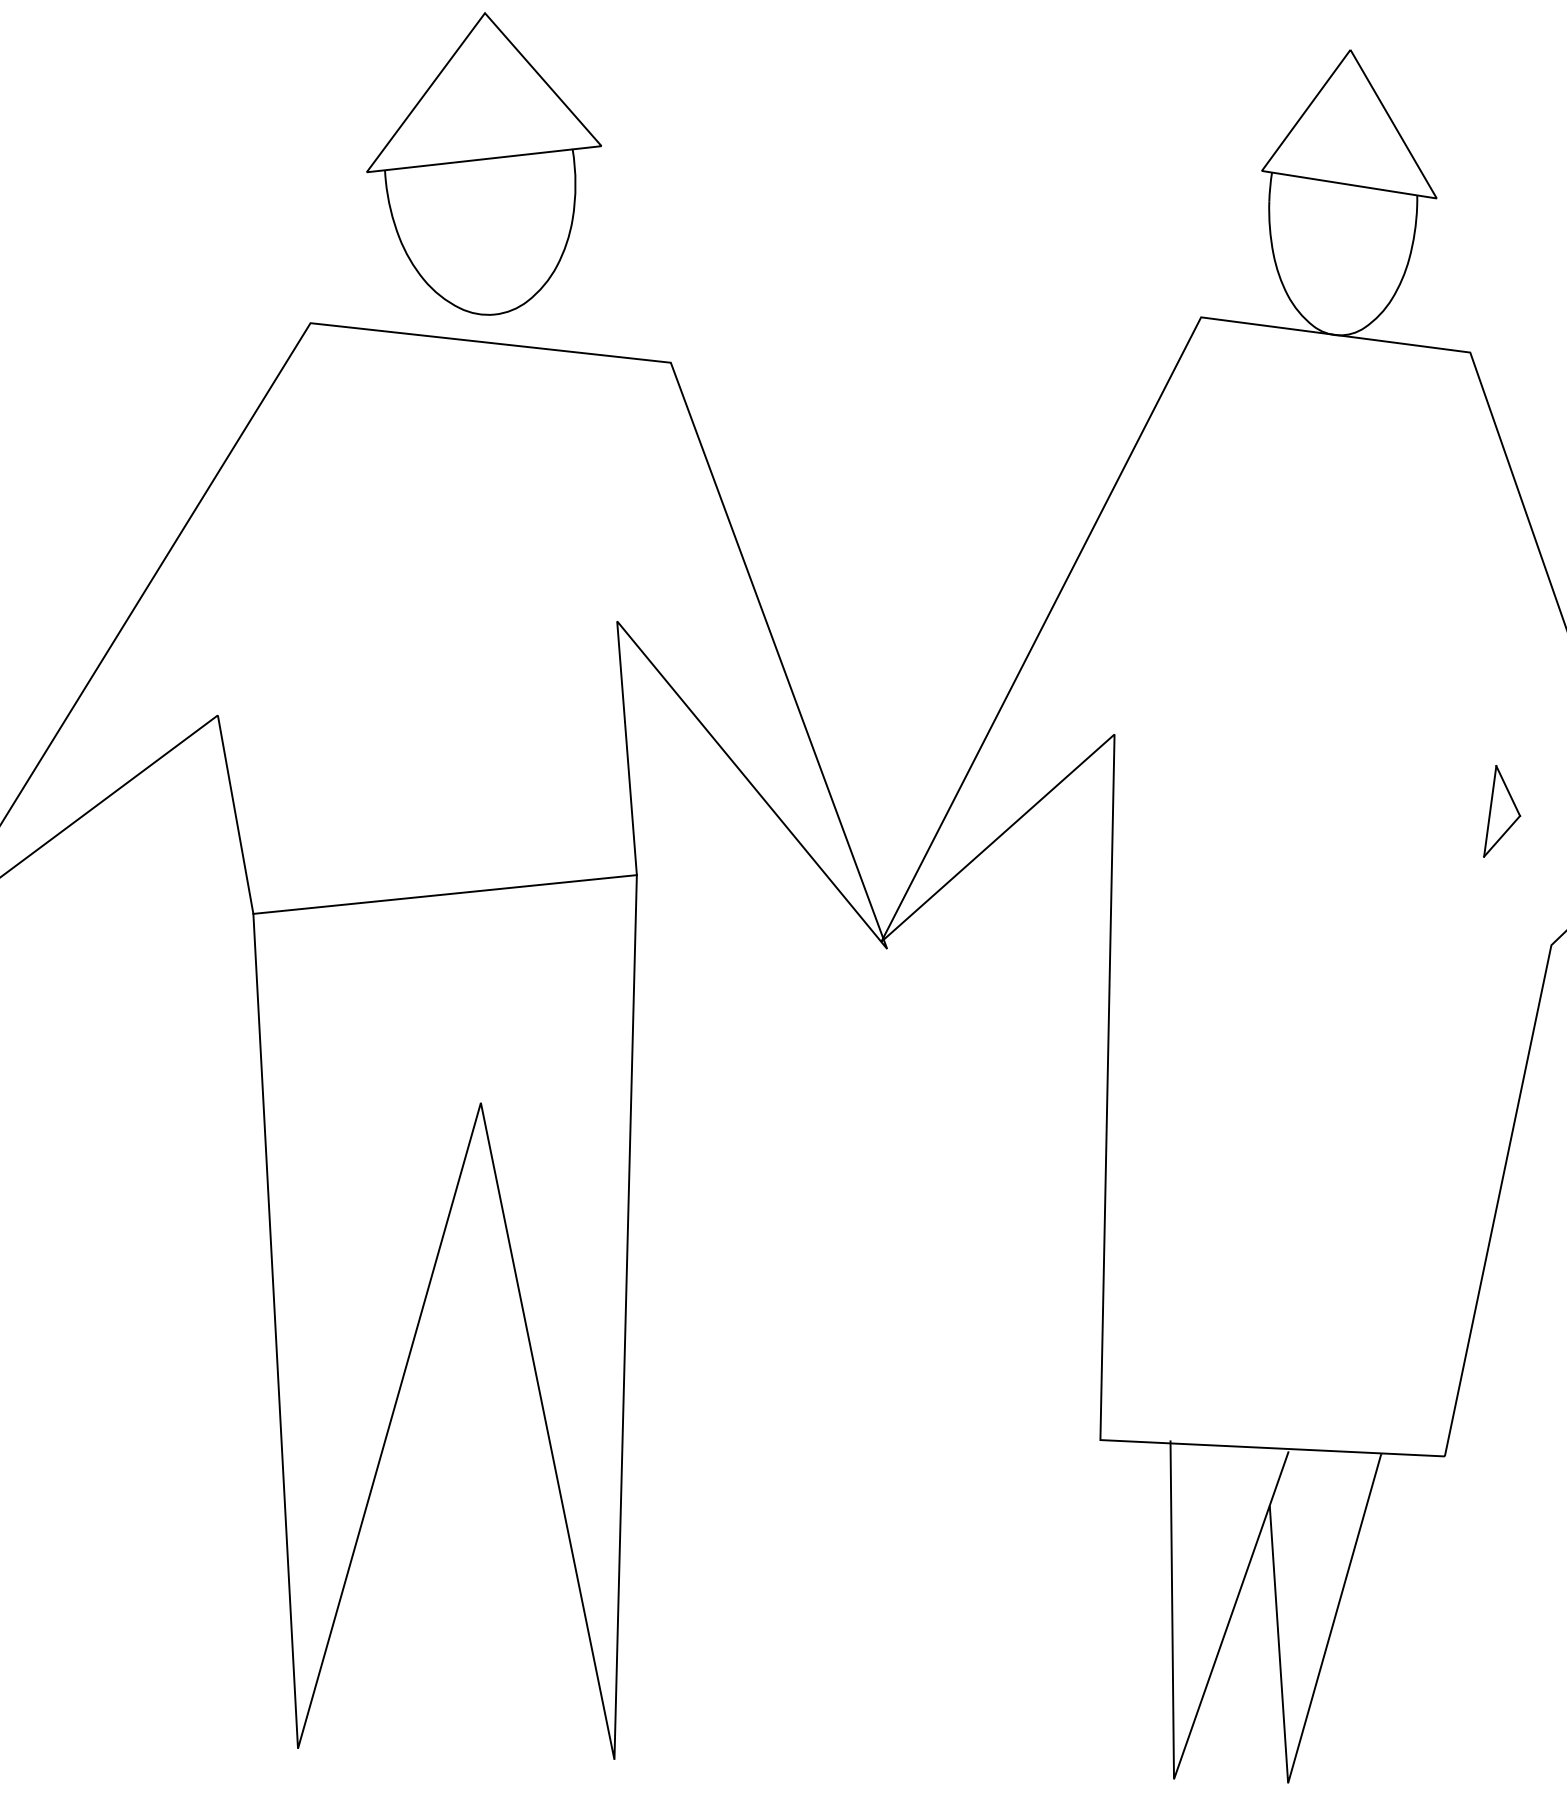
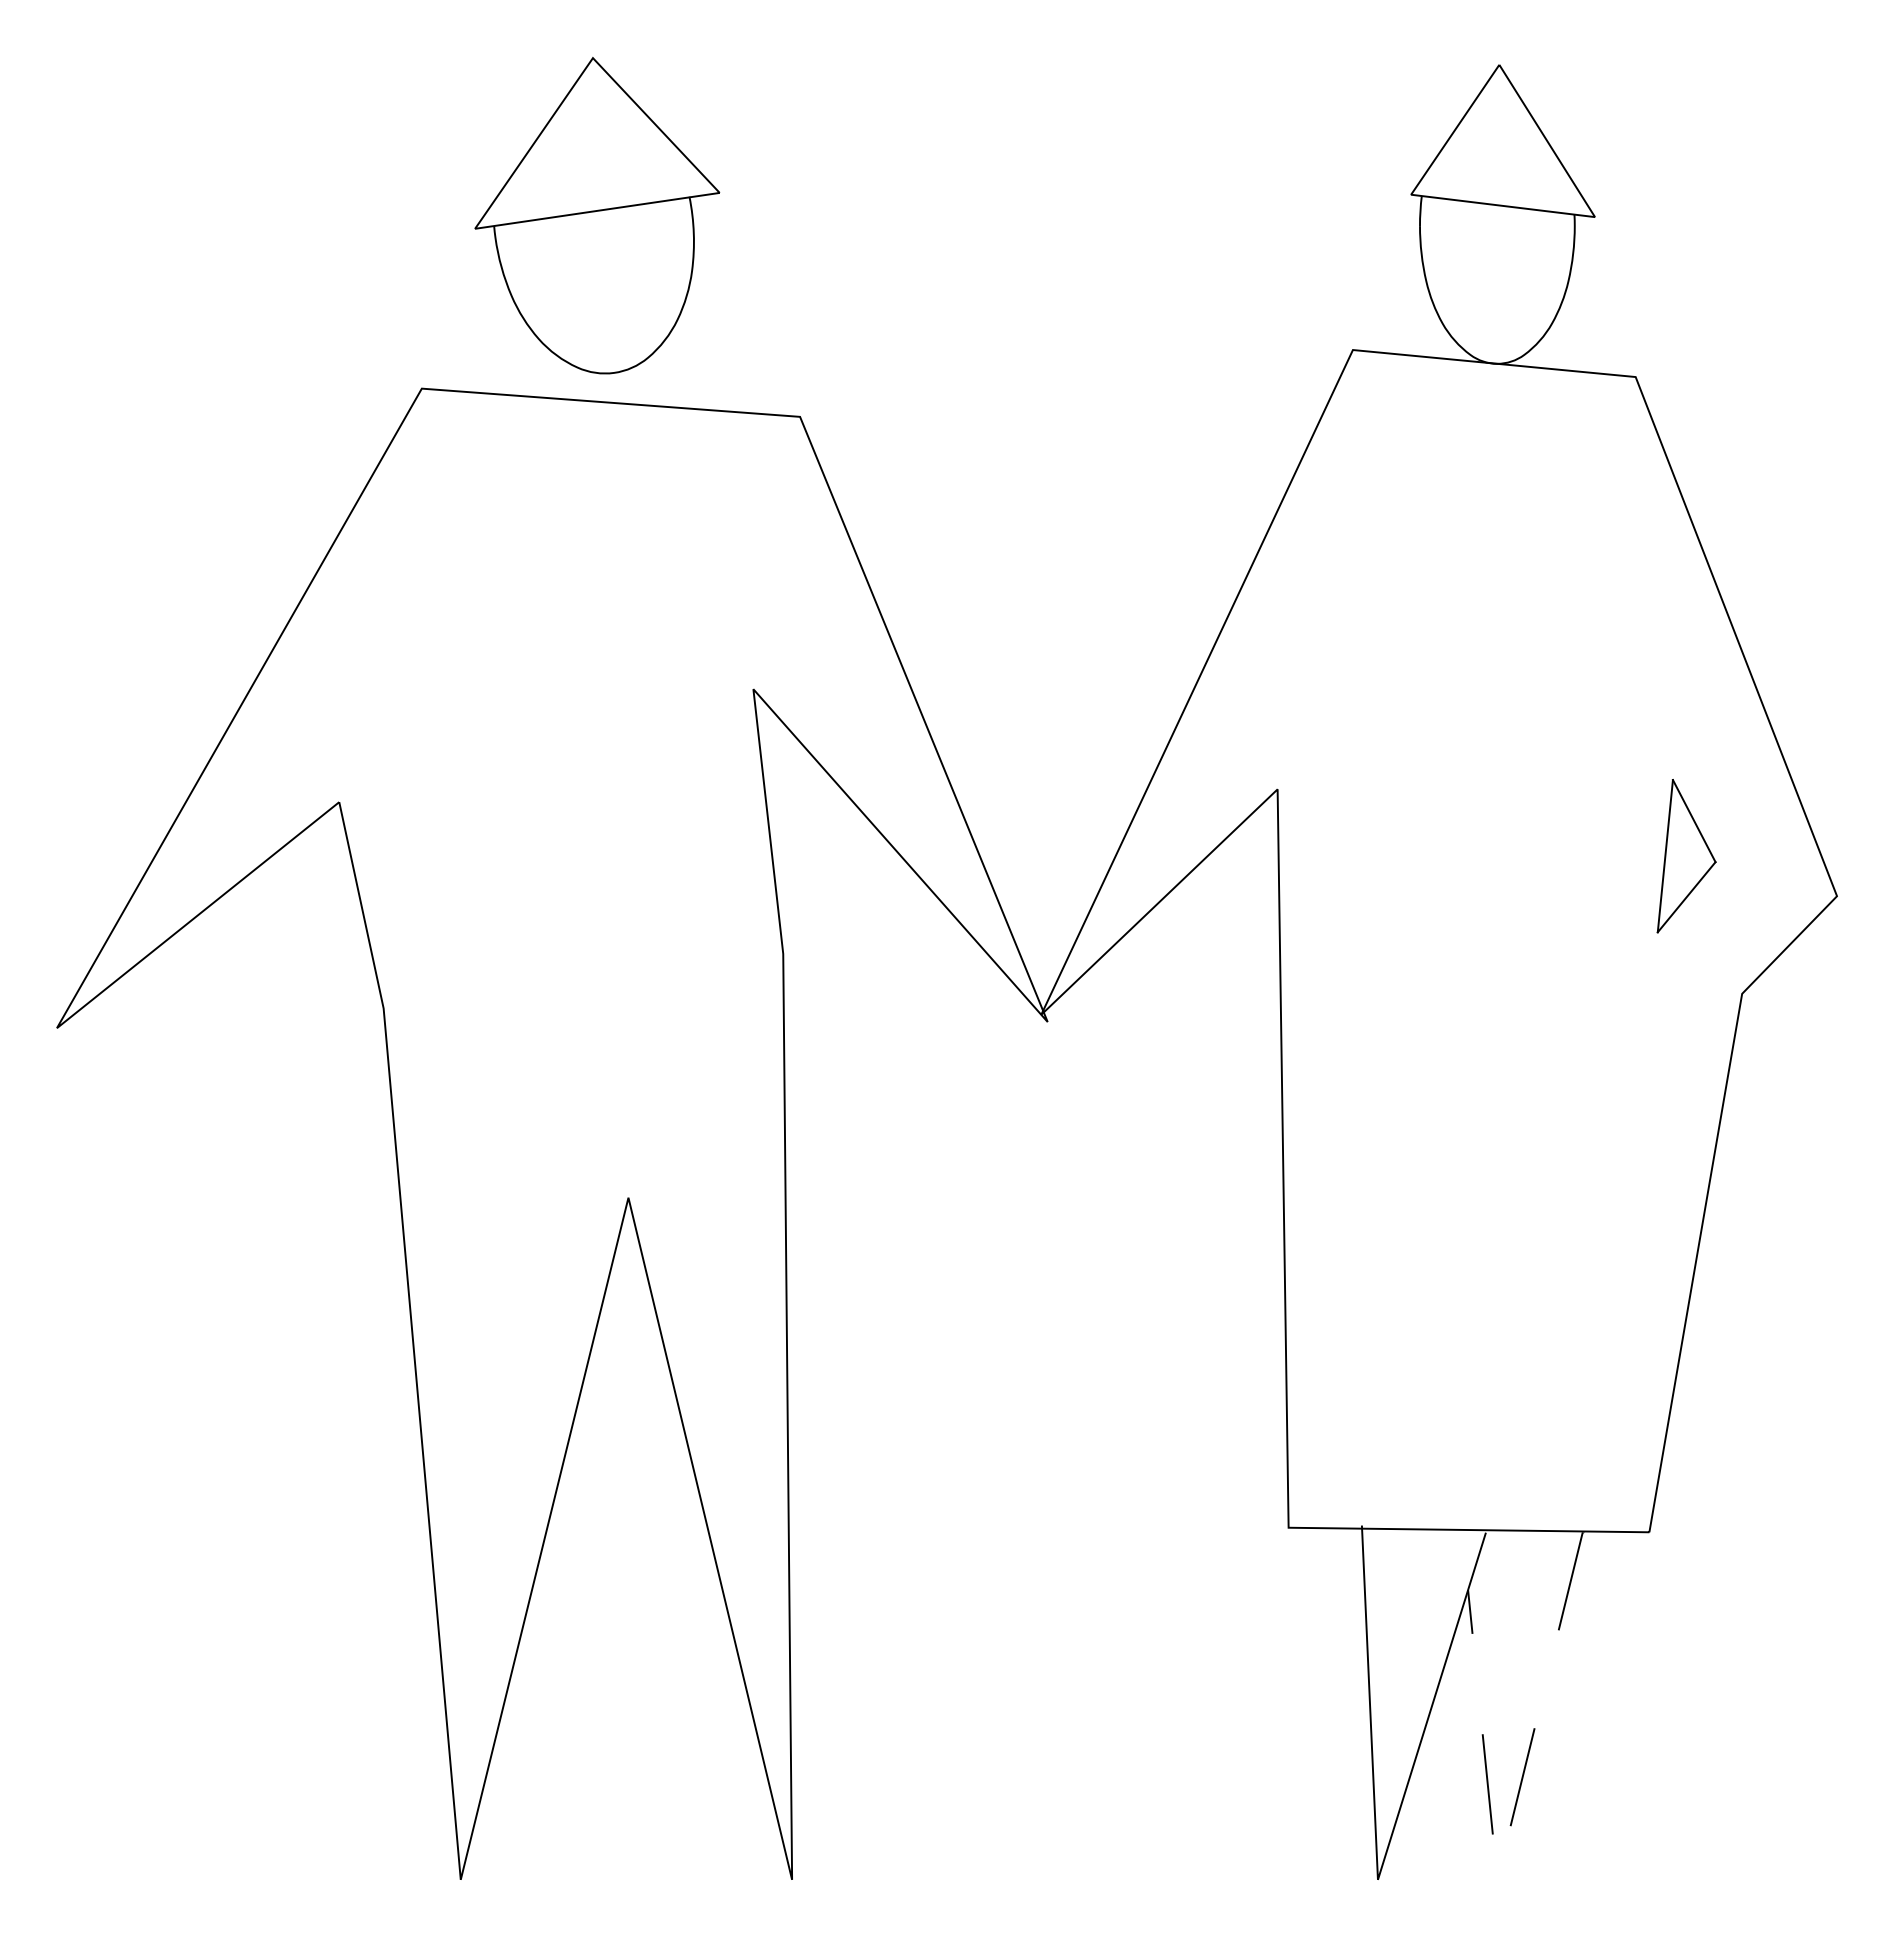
part: (1502, 811) -> (1686, 855), size x1.6
line: (445, 893) -> (583, 980), removed
line: (1296, 1753) -> (1505, 1848), solid -> dashed

